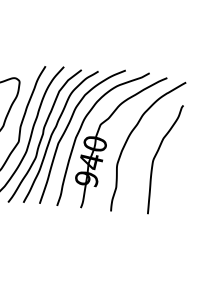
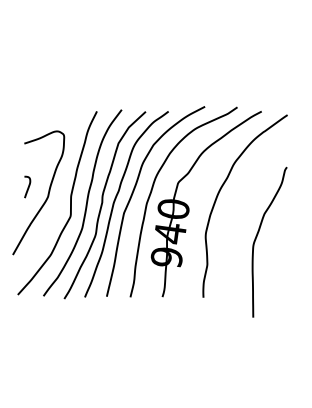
curve: (156, 155) -> (257, 237), moved

